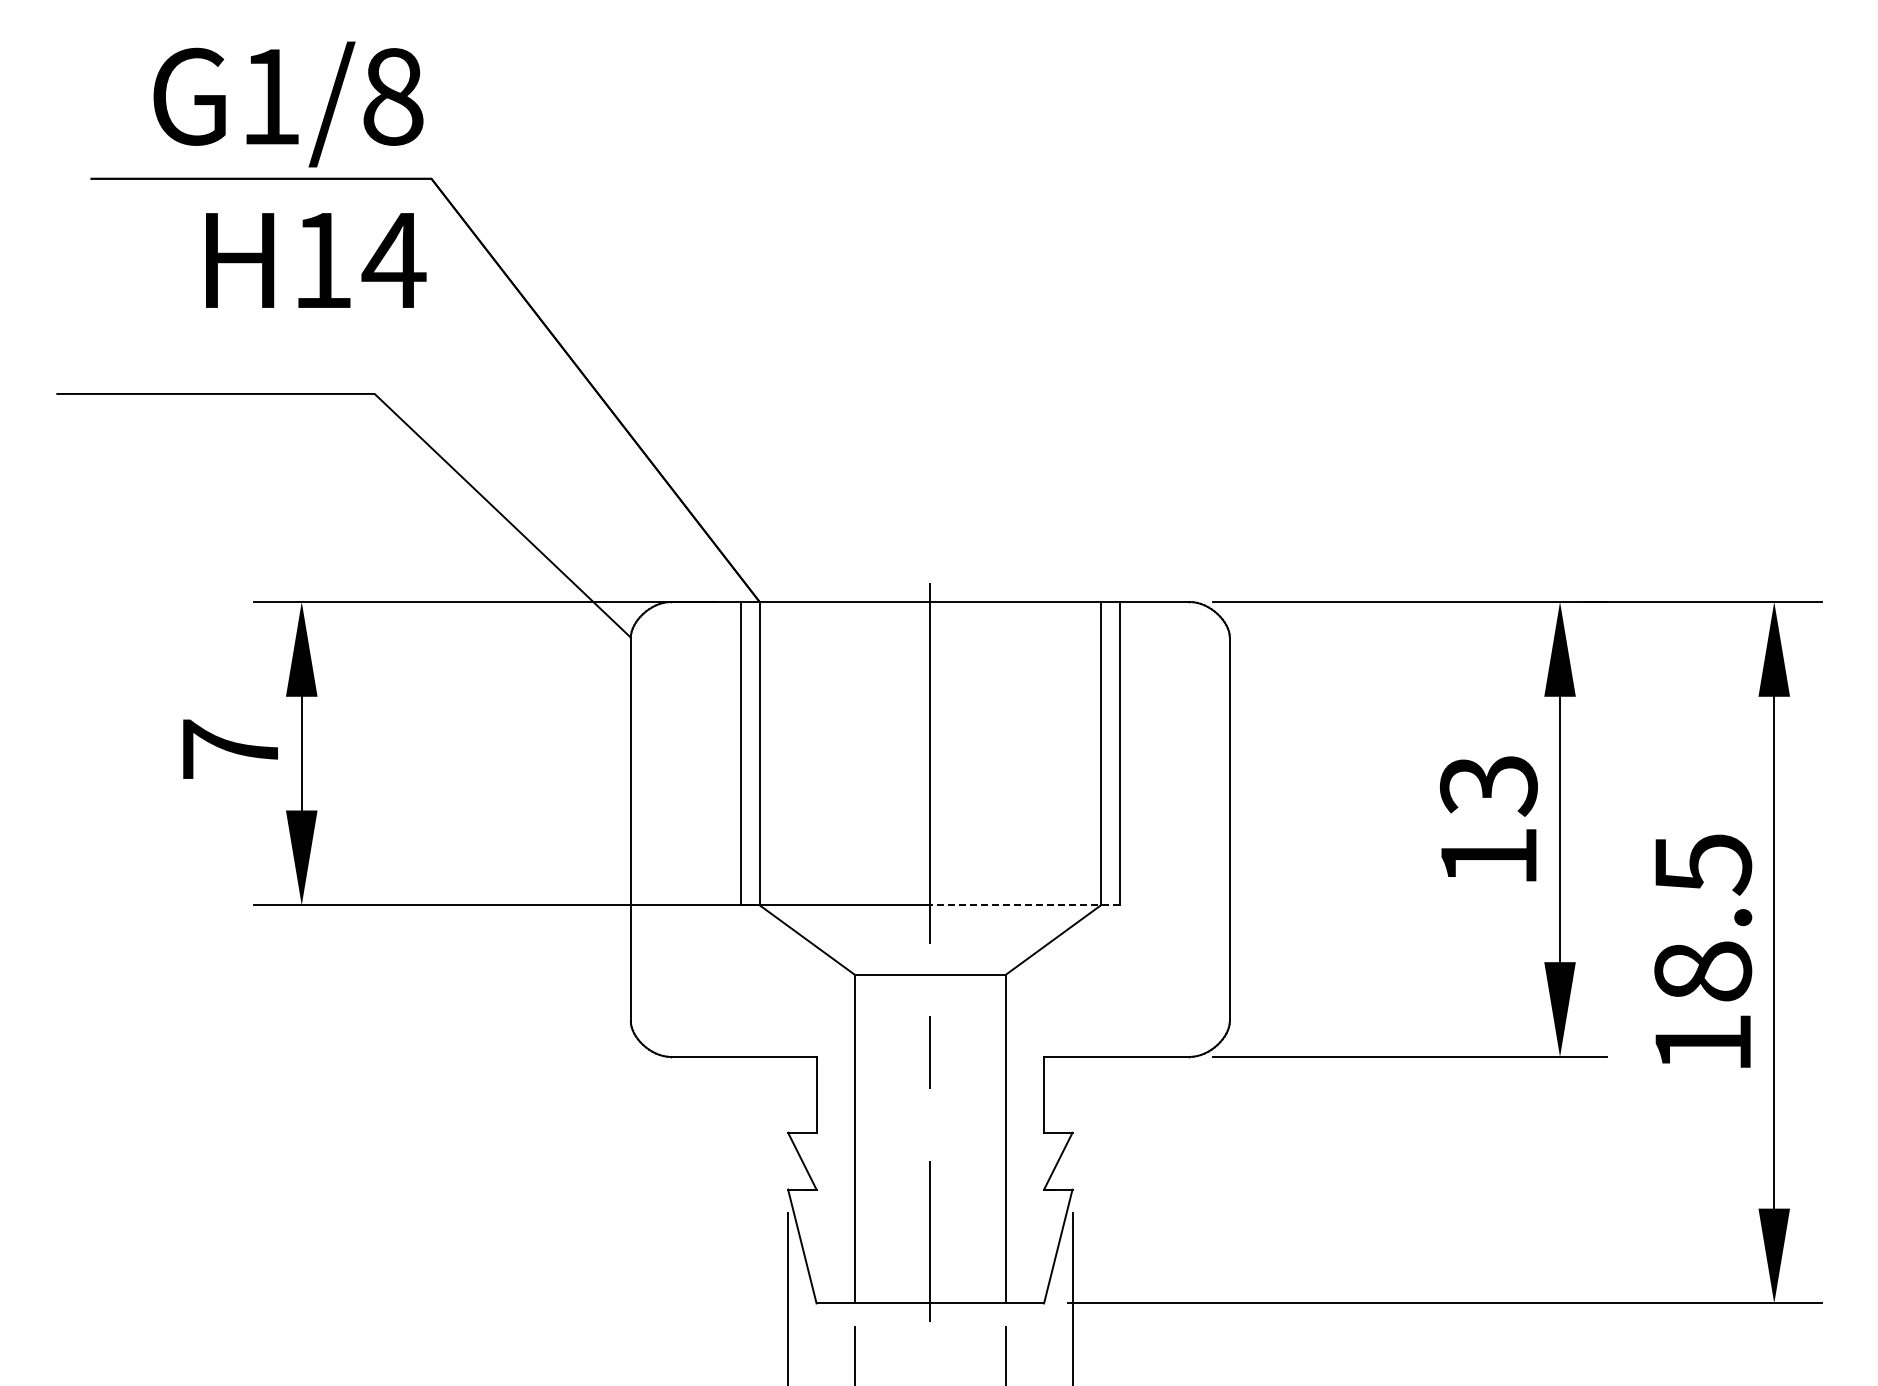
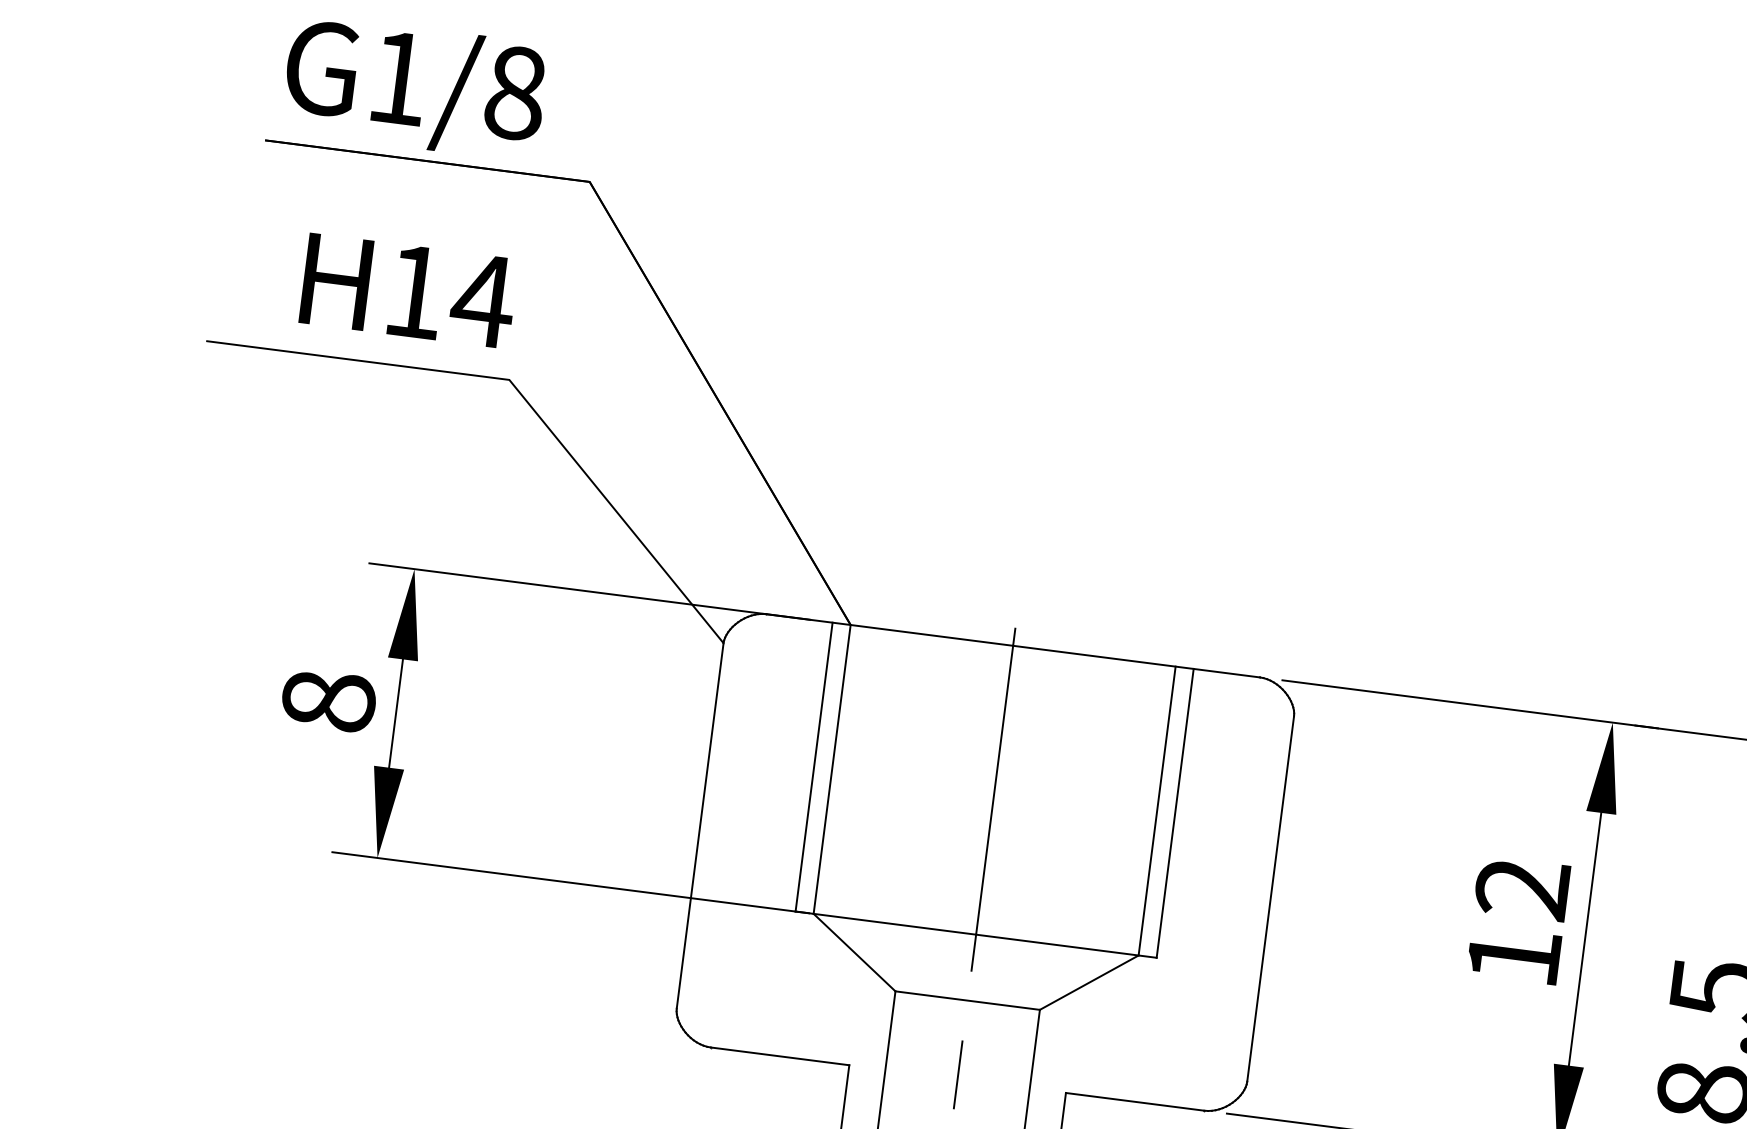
text: (288, 104) -> (414, 87), moved
text: (316, 260) -> (409, 291), moved
text: (230, 749) -> (328, 700), 7 -> 8
text: (1488, 785) -> (1522, 888), 13 -> 12
line: (1025, 905) -> (1066, 946), dashed -> solid

